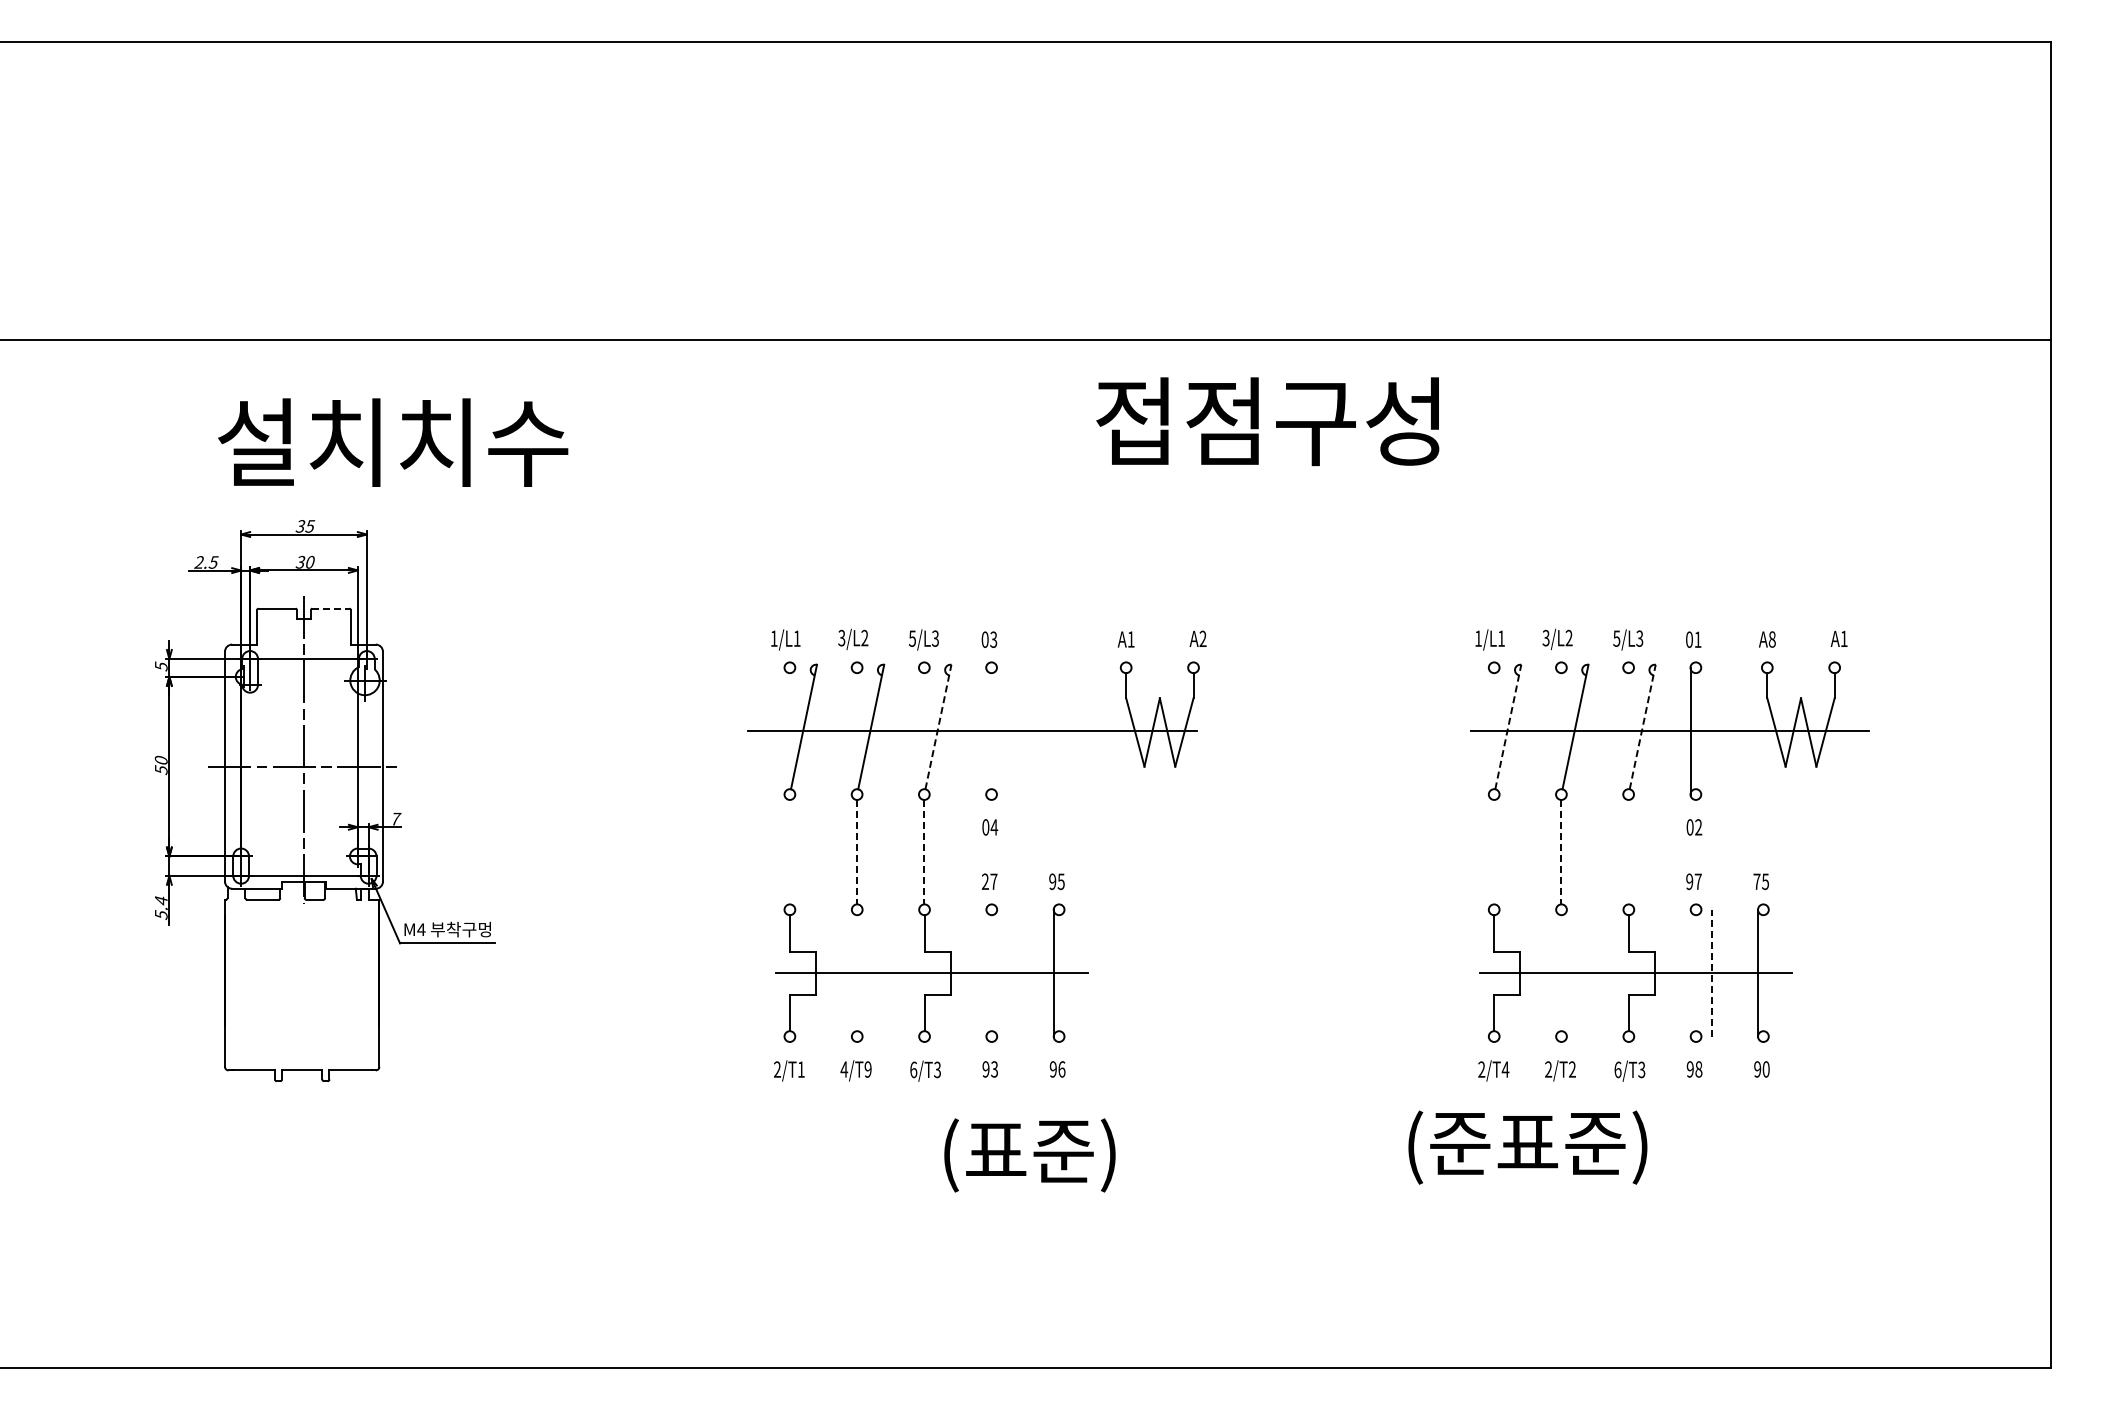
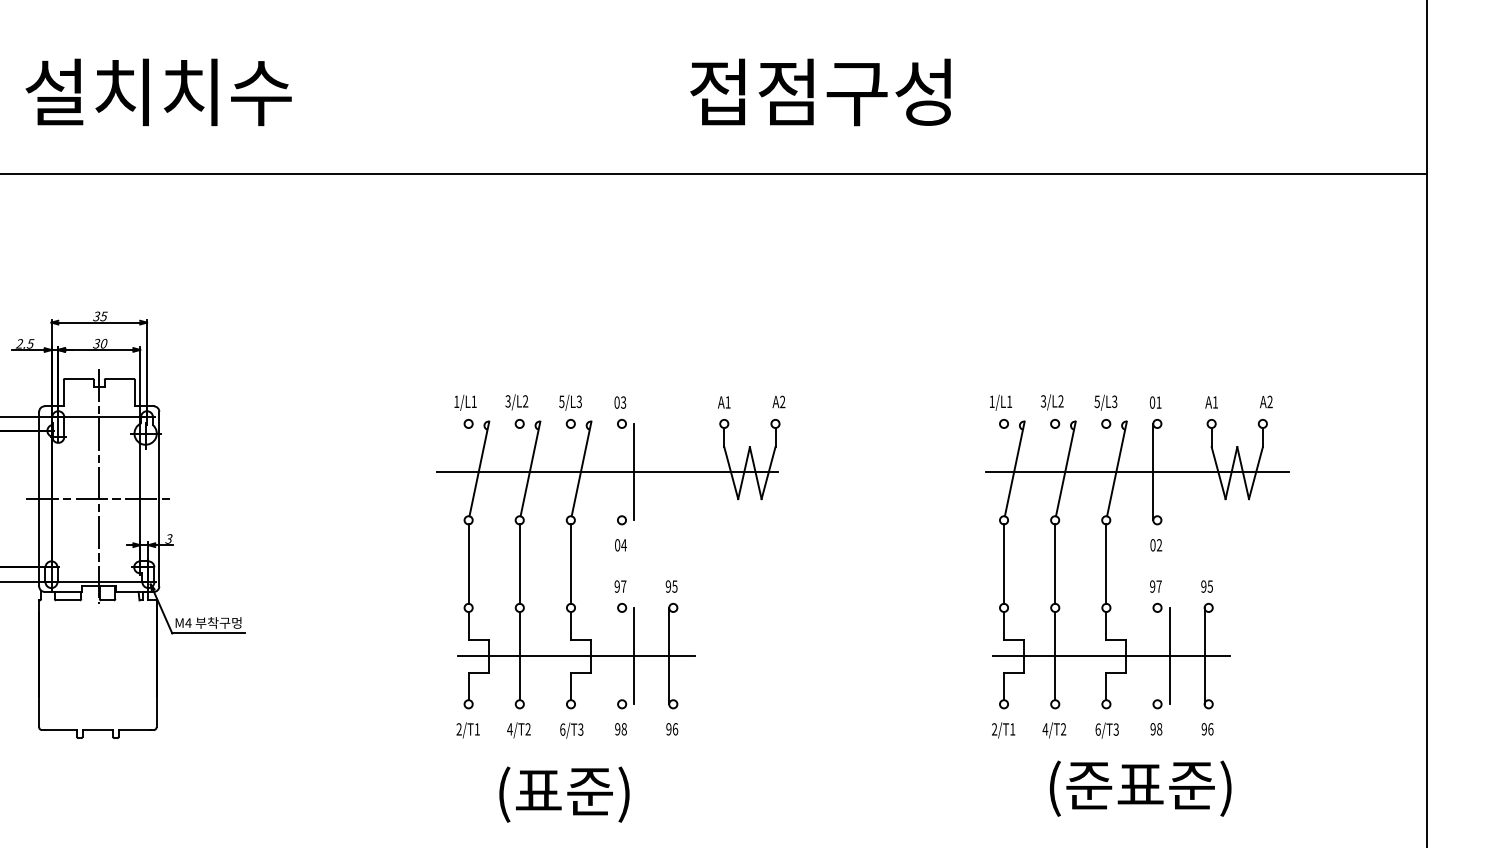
text: (1267, 421) -> (820, 92), moved
text: (393, 442) -> (158, 92), moved
line: (330, 608) -> (119, 378), dashed -> solid
text: (1843, 638) -> (1269, 401), A1 -> A2
text: (1771, 639) -> (1214, 402), A8 -> A1
line: (938, 727) -> (581, 469), dashed -> solid
line: (1508, 727) -> (1014, 469), dashed -> solid
line: (1642, 727) -> (1116, 469), dashed -> solid
line: (1007, 730) -> (634, 471), added
text: (395, 818) -> (168, 538), 7 -> 3
line: (789, 851) -> (468, 563), added
line: (1494, 851) -> (1004, 563), added
line: (1628, 851) -> (1106, 563), added
line: (857, 852) -> (520, 564), dashed -> solid
line: (924, 852) -> (570, 564), dashed -> solid
line: (1561, 852) -> (1055, 564), dashed -> solid
text: (1756, 881) -> (1203, 586), 75 -> 95
text: (984, 882) -> (616, 587), 27 -> 97
line: (1007, 972) -> (634, 655), added
line: (1712, 972) -> (1170, 655), dashed -> solid
line: (857, 973) -> (520, 656), added
line: (1561, 973) -> (1055, 656), added
text: (867, 1069) -> (527, 729), 4/T9 -> 4/T2
text: (994, 1069) -> (624, 729), 93 -> 98
text: (1505, 1069) -> (1012, 729), 2/T4 -> 2/T1
text: (1548, 1069) -> (1045, 729), 2/T2 -> 4/T2
text: (1765, 1069) -> (1210, 729), 90 -> 96
text: (1527, 1147) -> (1140, 788), moved
text: (1029, 1155) -> (564, 794), moved

